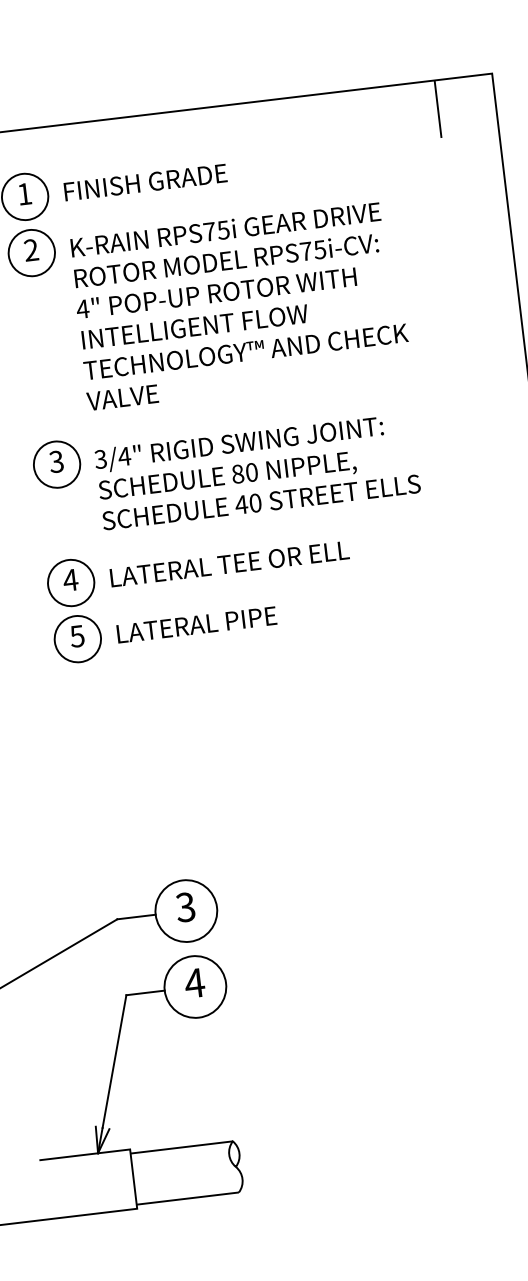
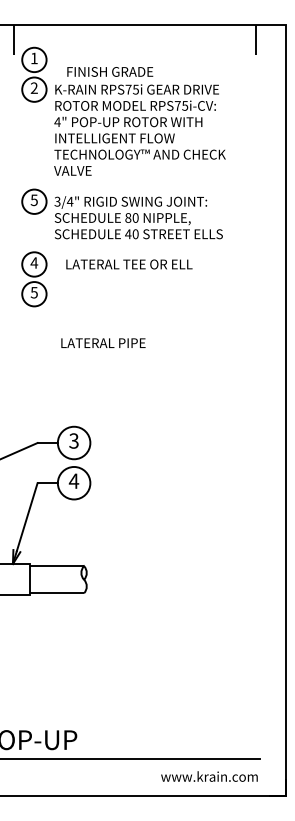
text: (146, 181) -> (110, 71), moved
text: (56, 460) -> (34, 199), 3 -> 5
text: (229, 564) -> (129, 264), moved
text: (196, 623) -> (103, 342), moved

